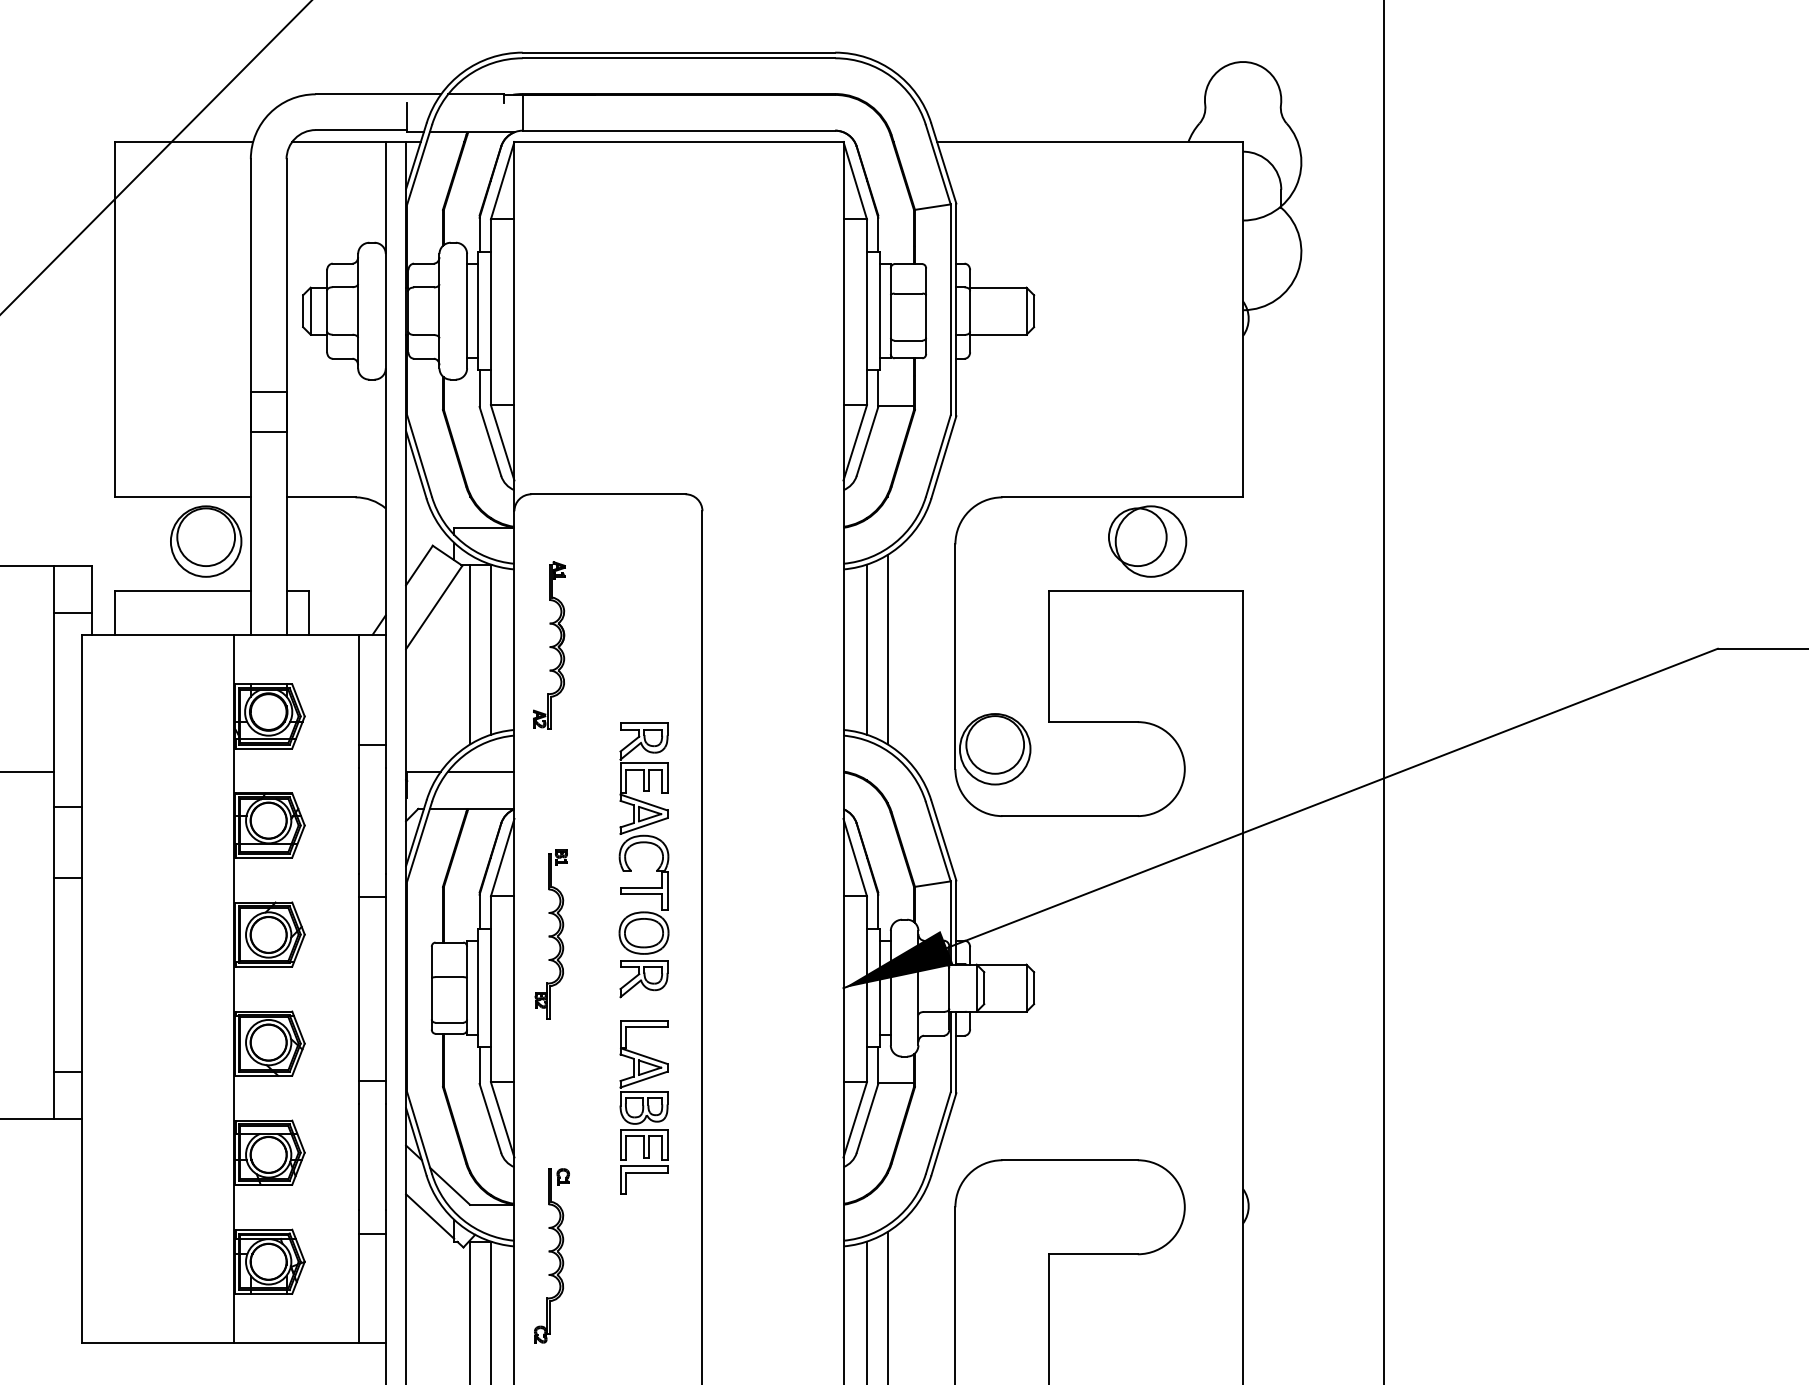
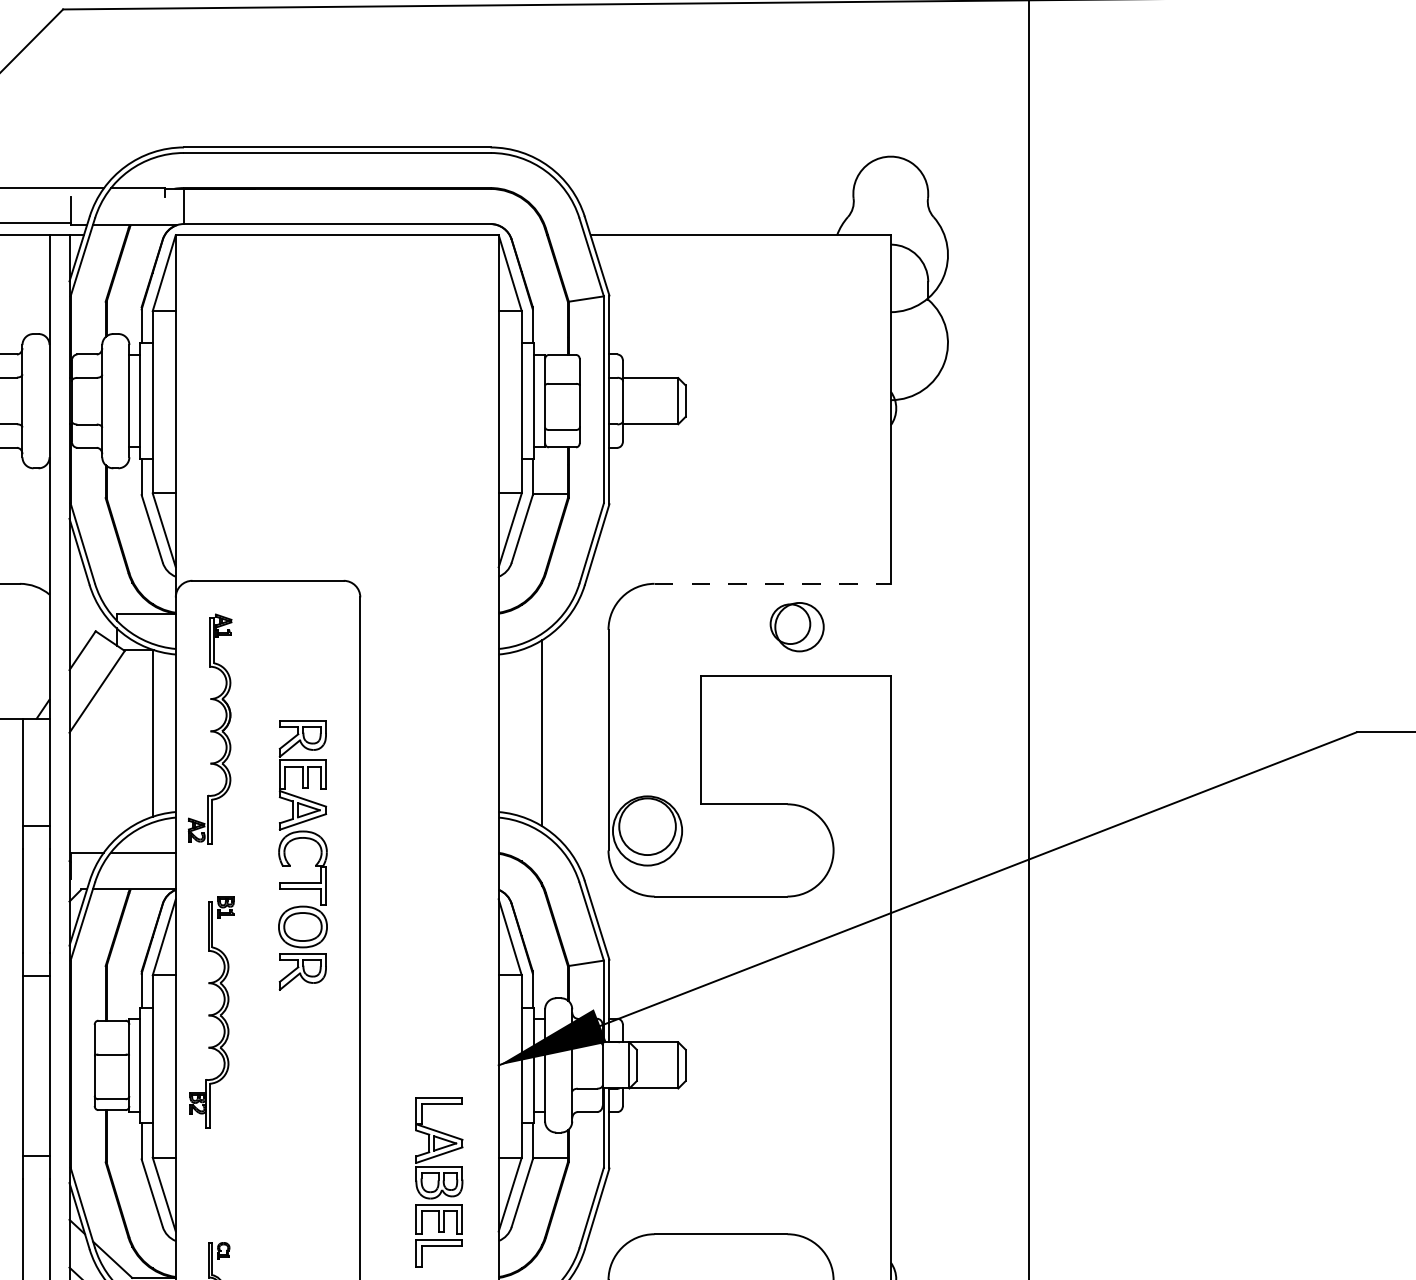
line: (1123, 497) -> (773, 583), solid -> dashed
part: (1147, 541) -> (796, 627), size x0.7
part: (549, 645) -> (210, 729), size x1.4
line: (867, 649) -> (522, 733), removed
line: (470, 654) -> (132, 737), removed
part: (631, 869) -> (290, 864), moved
part: (550, 934) -> (211, 1012), size x1.4
part: (643, 1107) -> (438, 1182), moved

